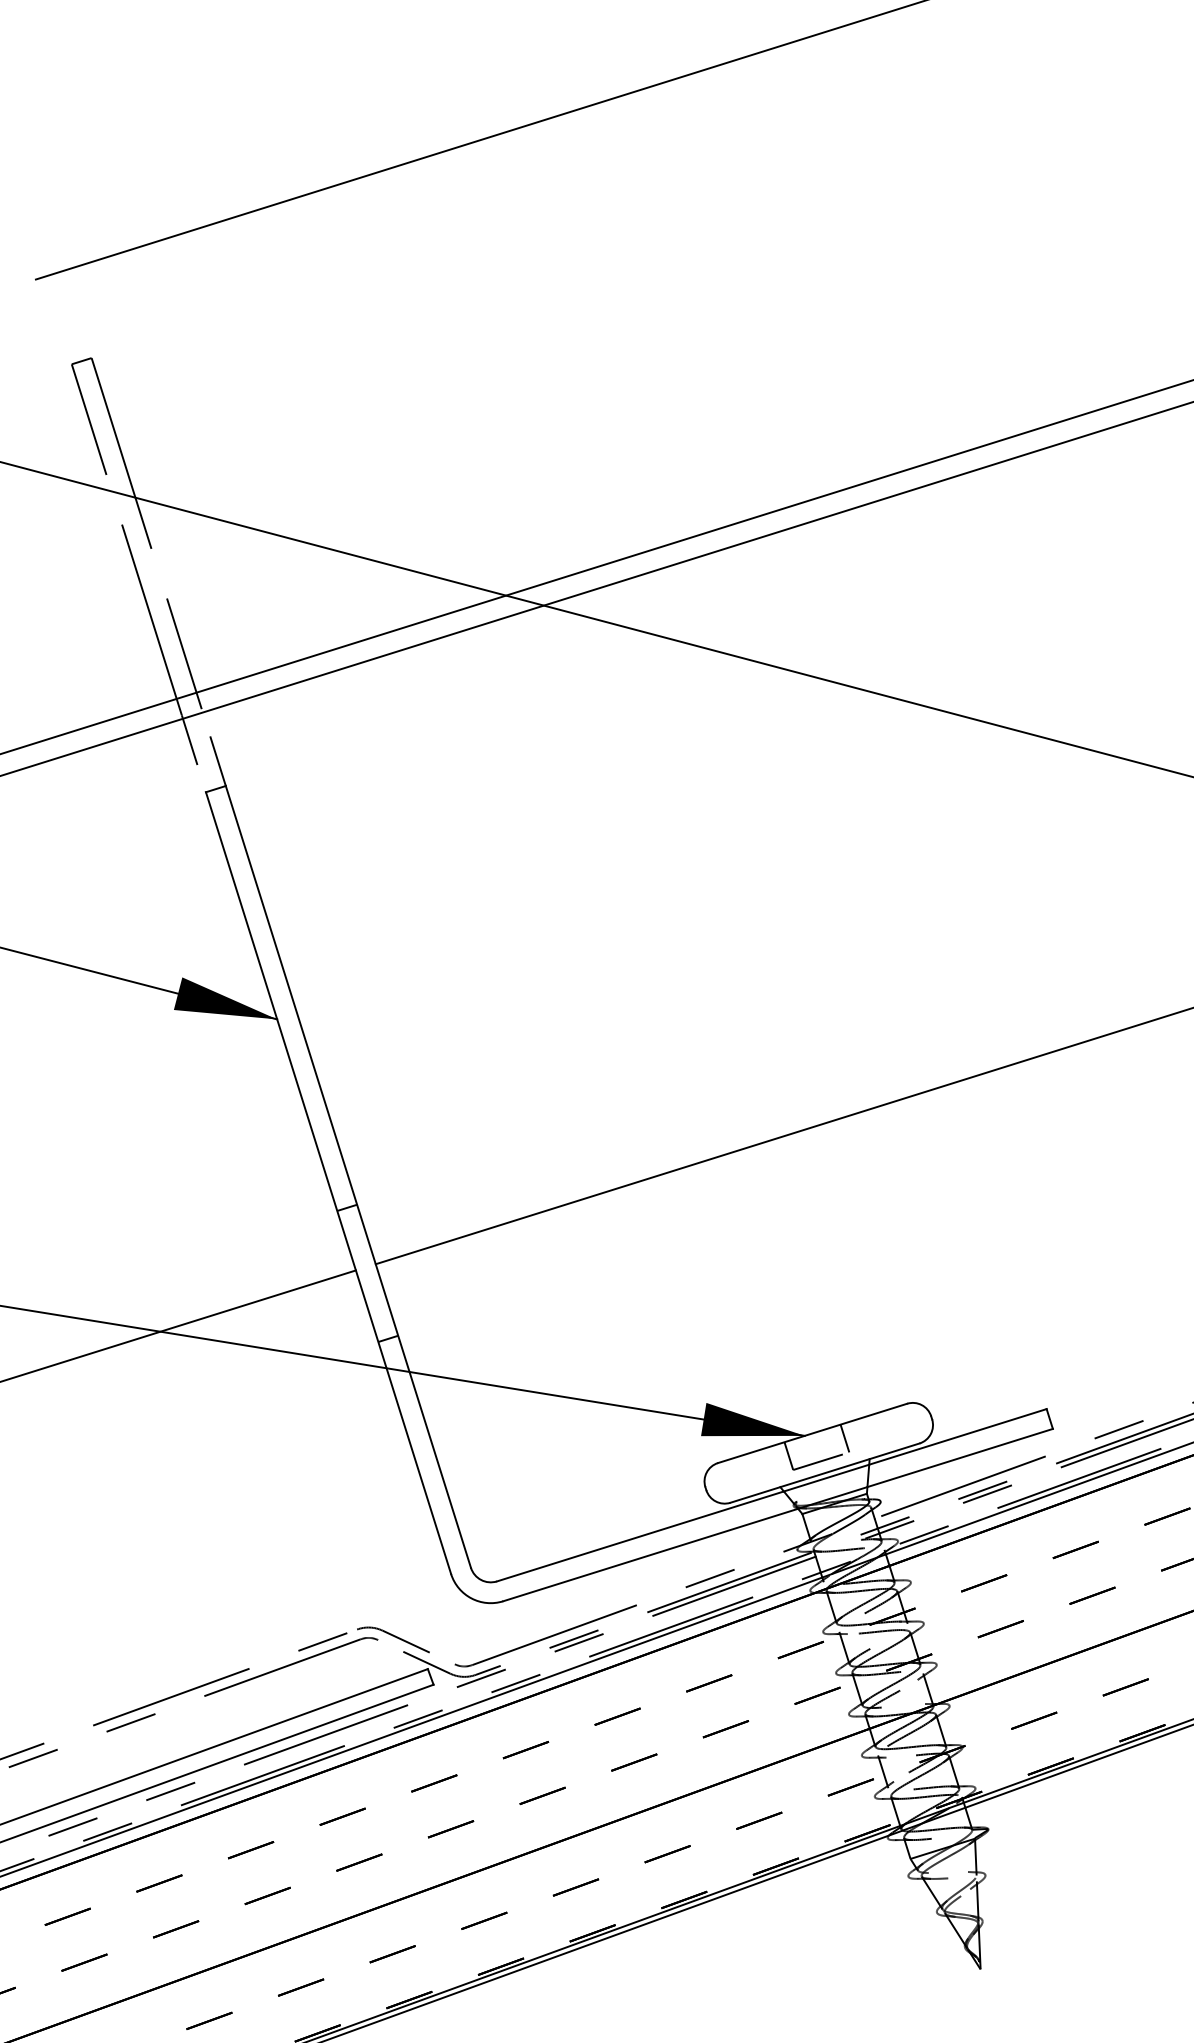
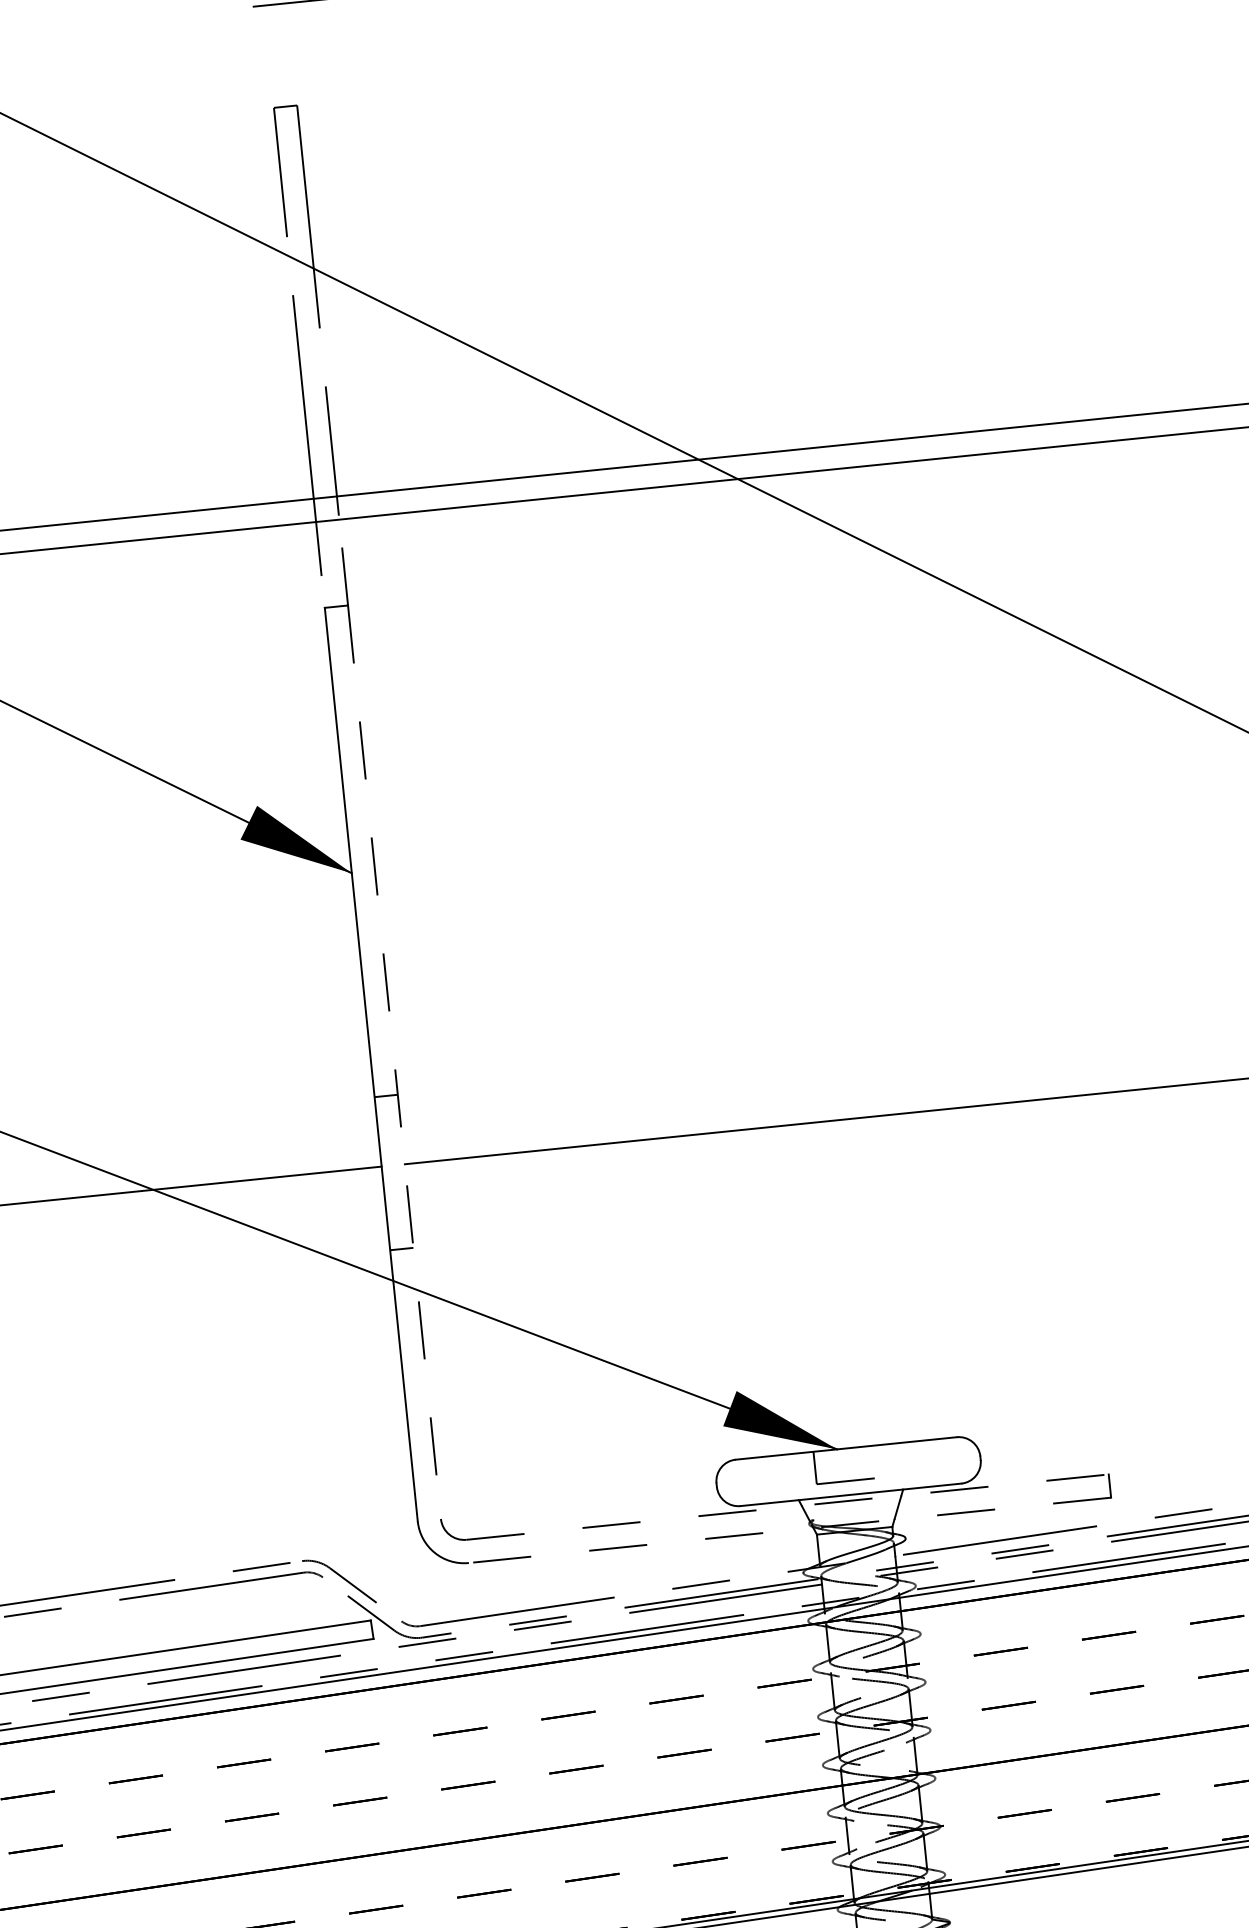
line: (348, 1176) -> (394, 1061), solid -> dashed
line: (844, 1438) -> (880, 1461), removed
line: (772, 1495) -> (788, 1507), solid -> dashed
line: (777, 1515) -> (789, 1530), solid -> dashed

